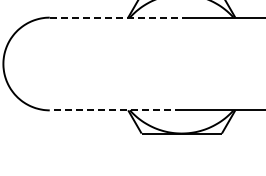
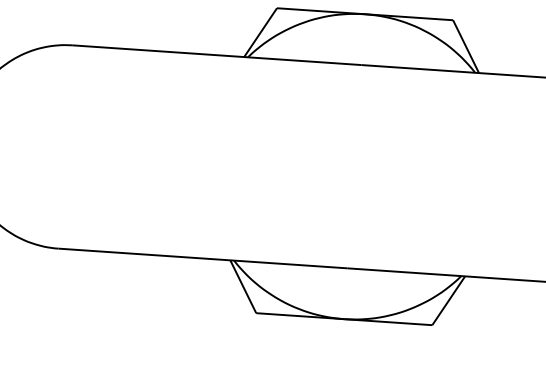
line: (116, 17) -> (218, 55), dashed -> solid
line: (115, 110) -> (202, 258), dashed -> solid

